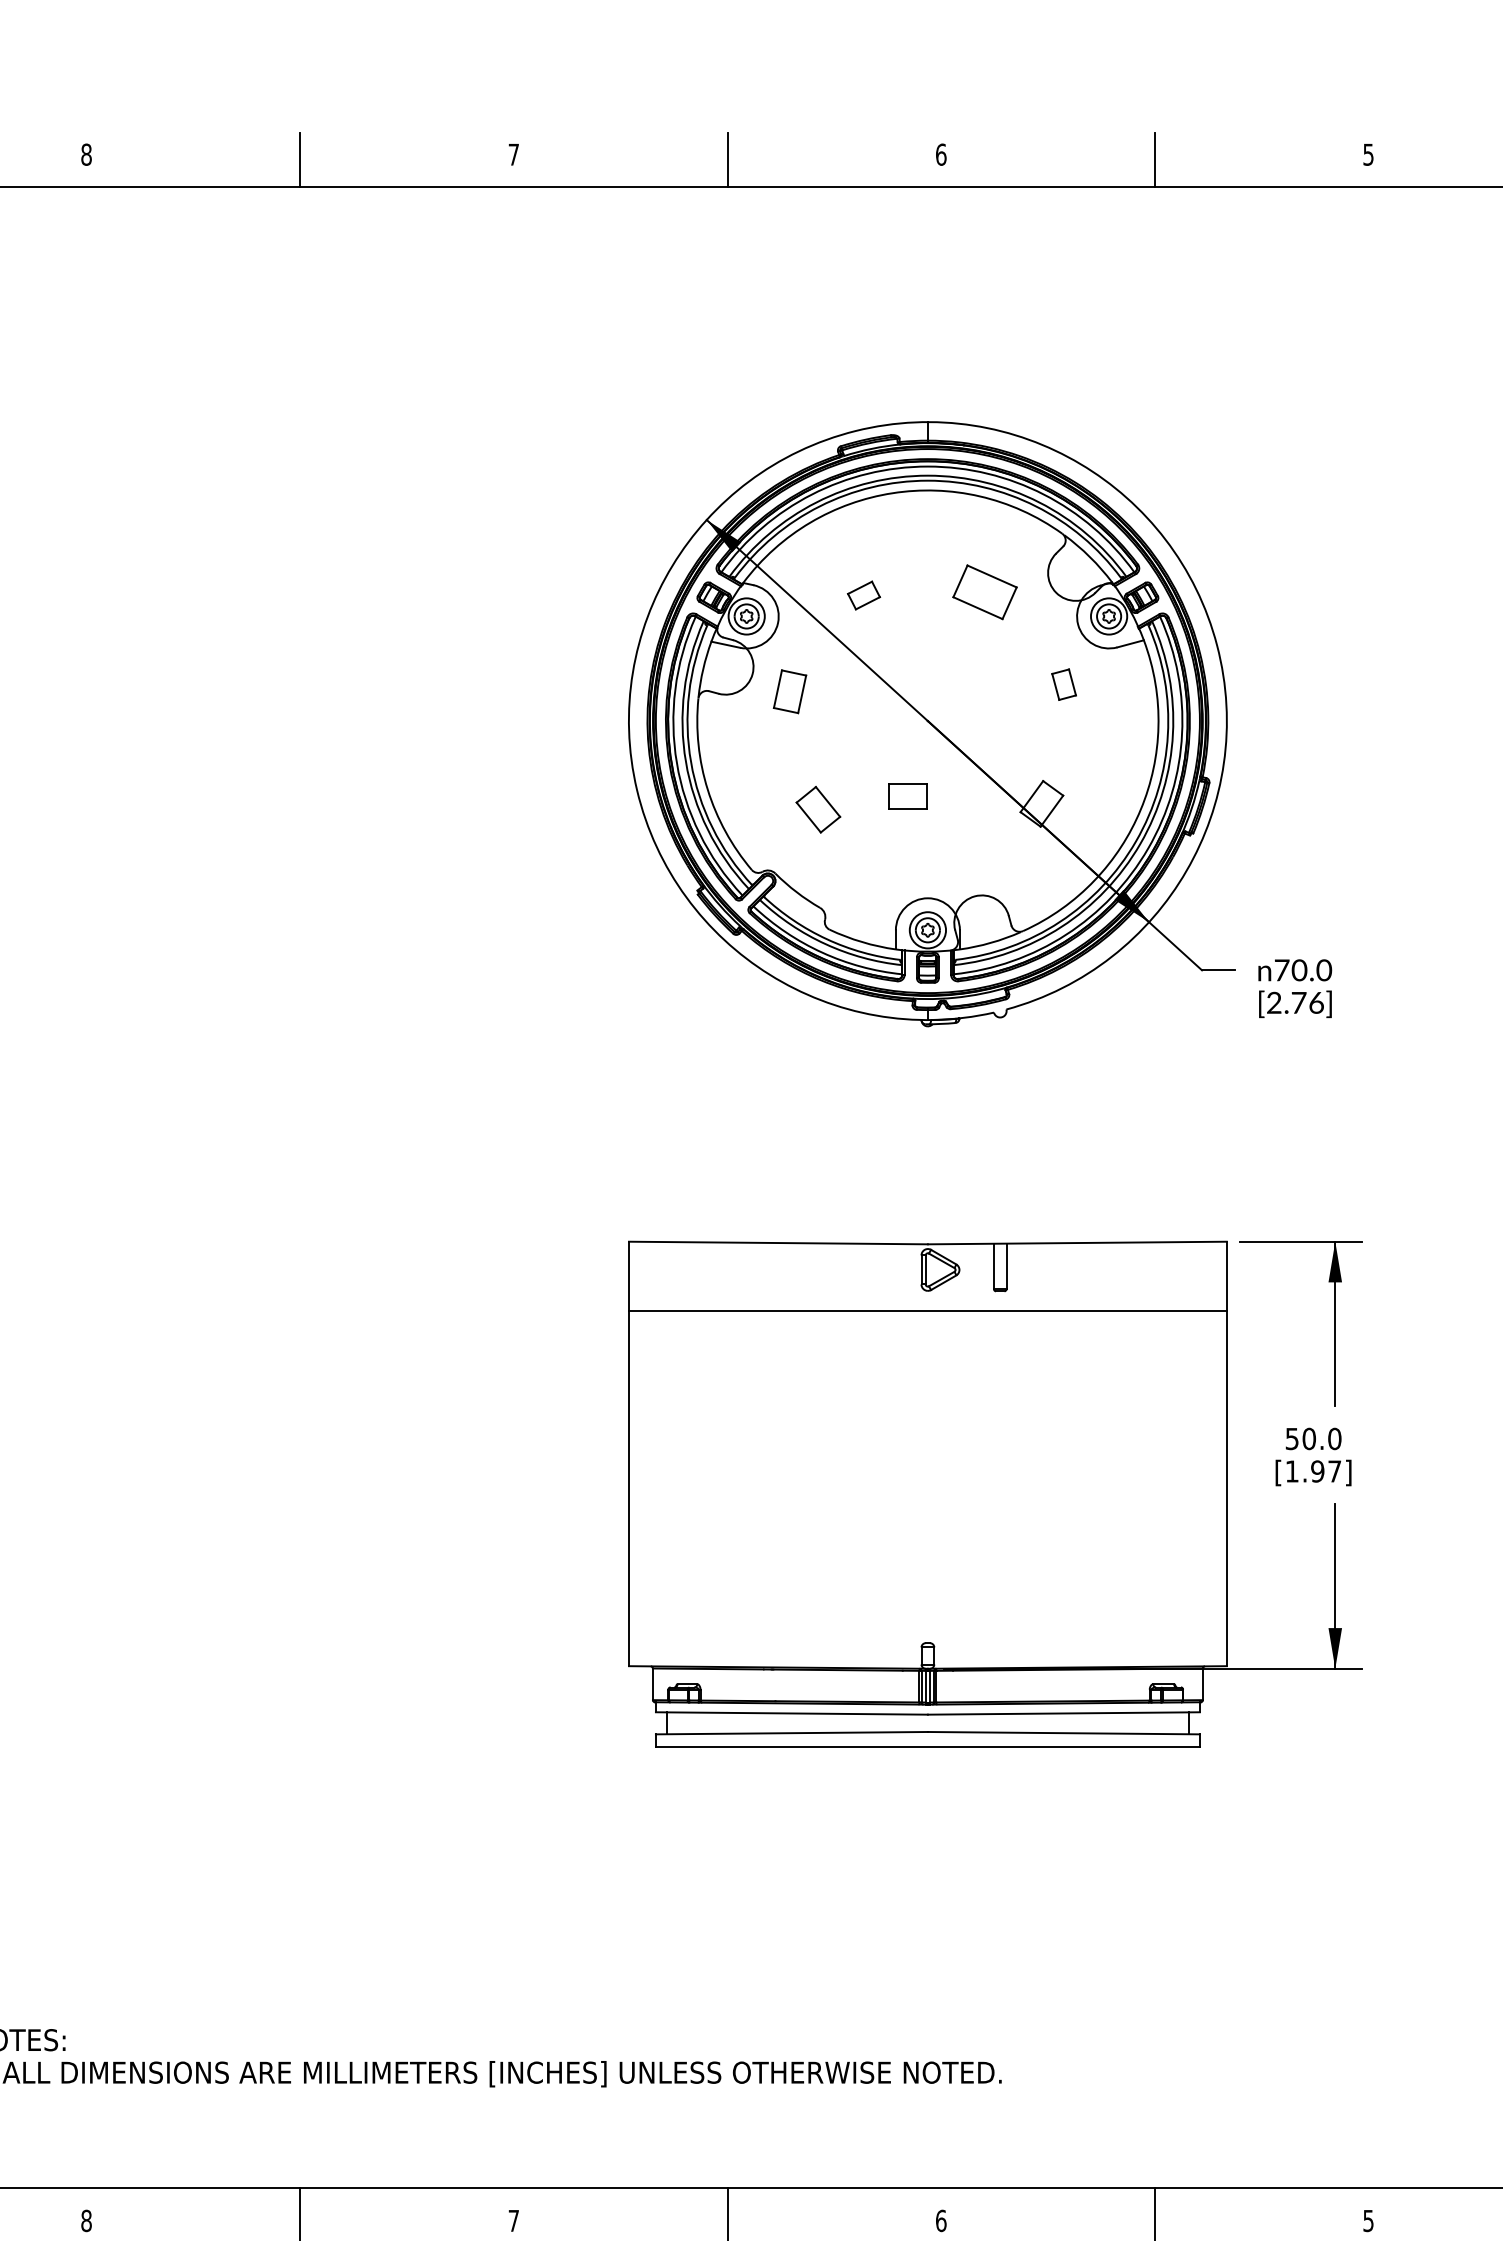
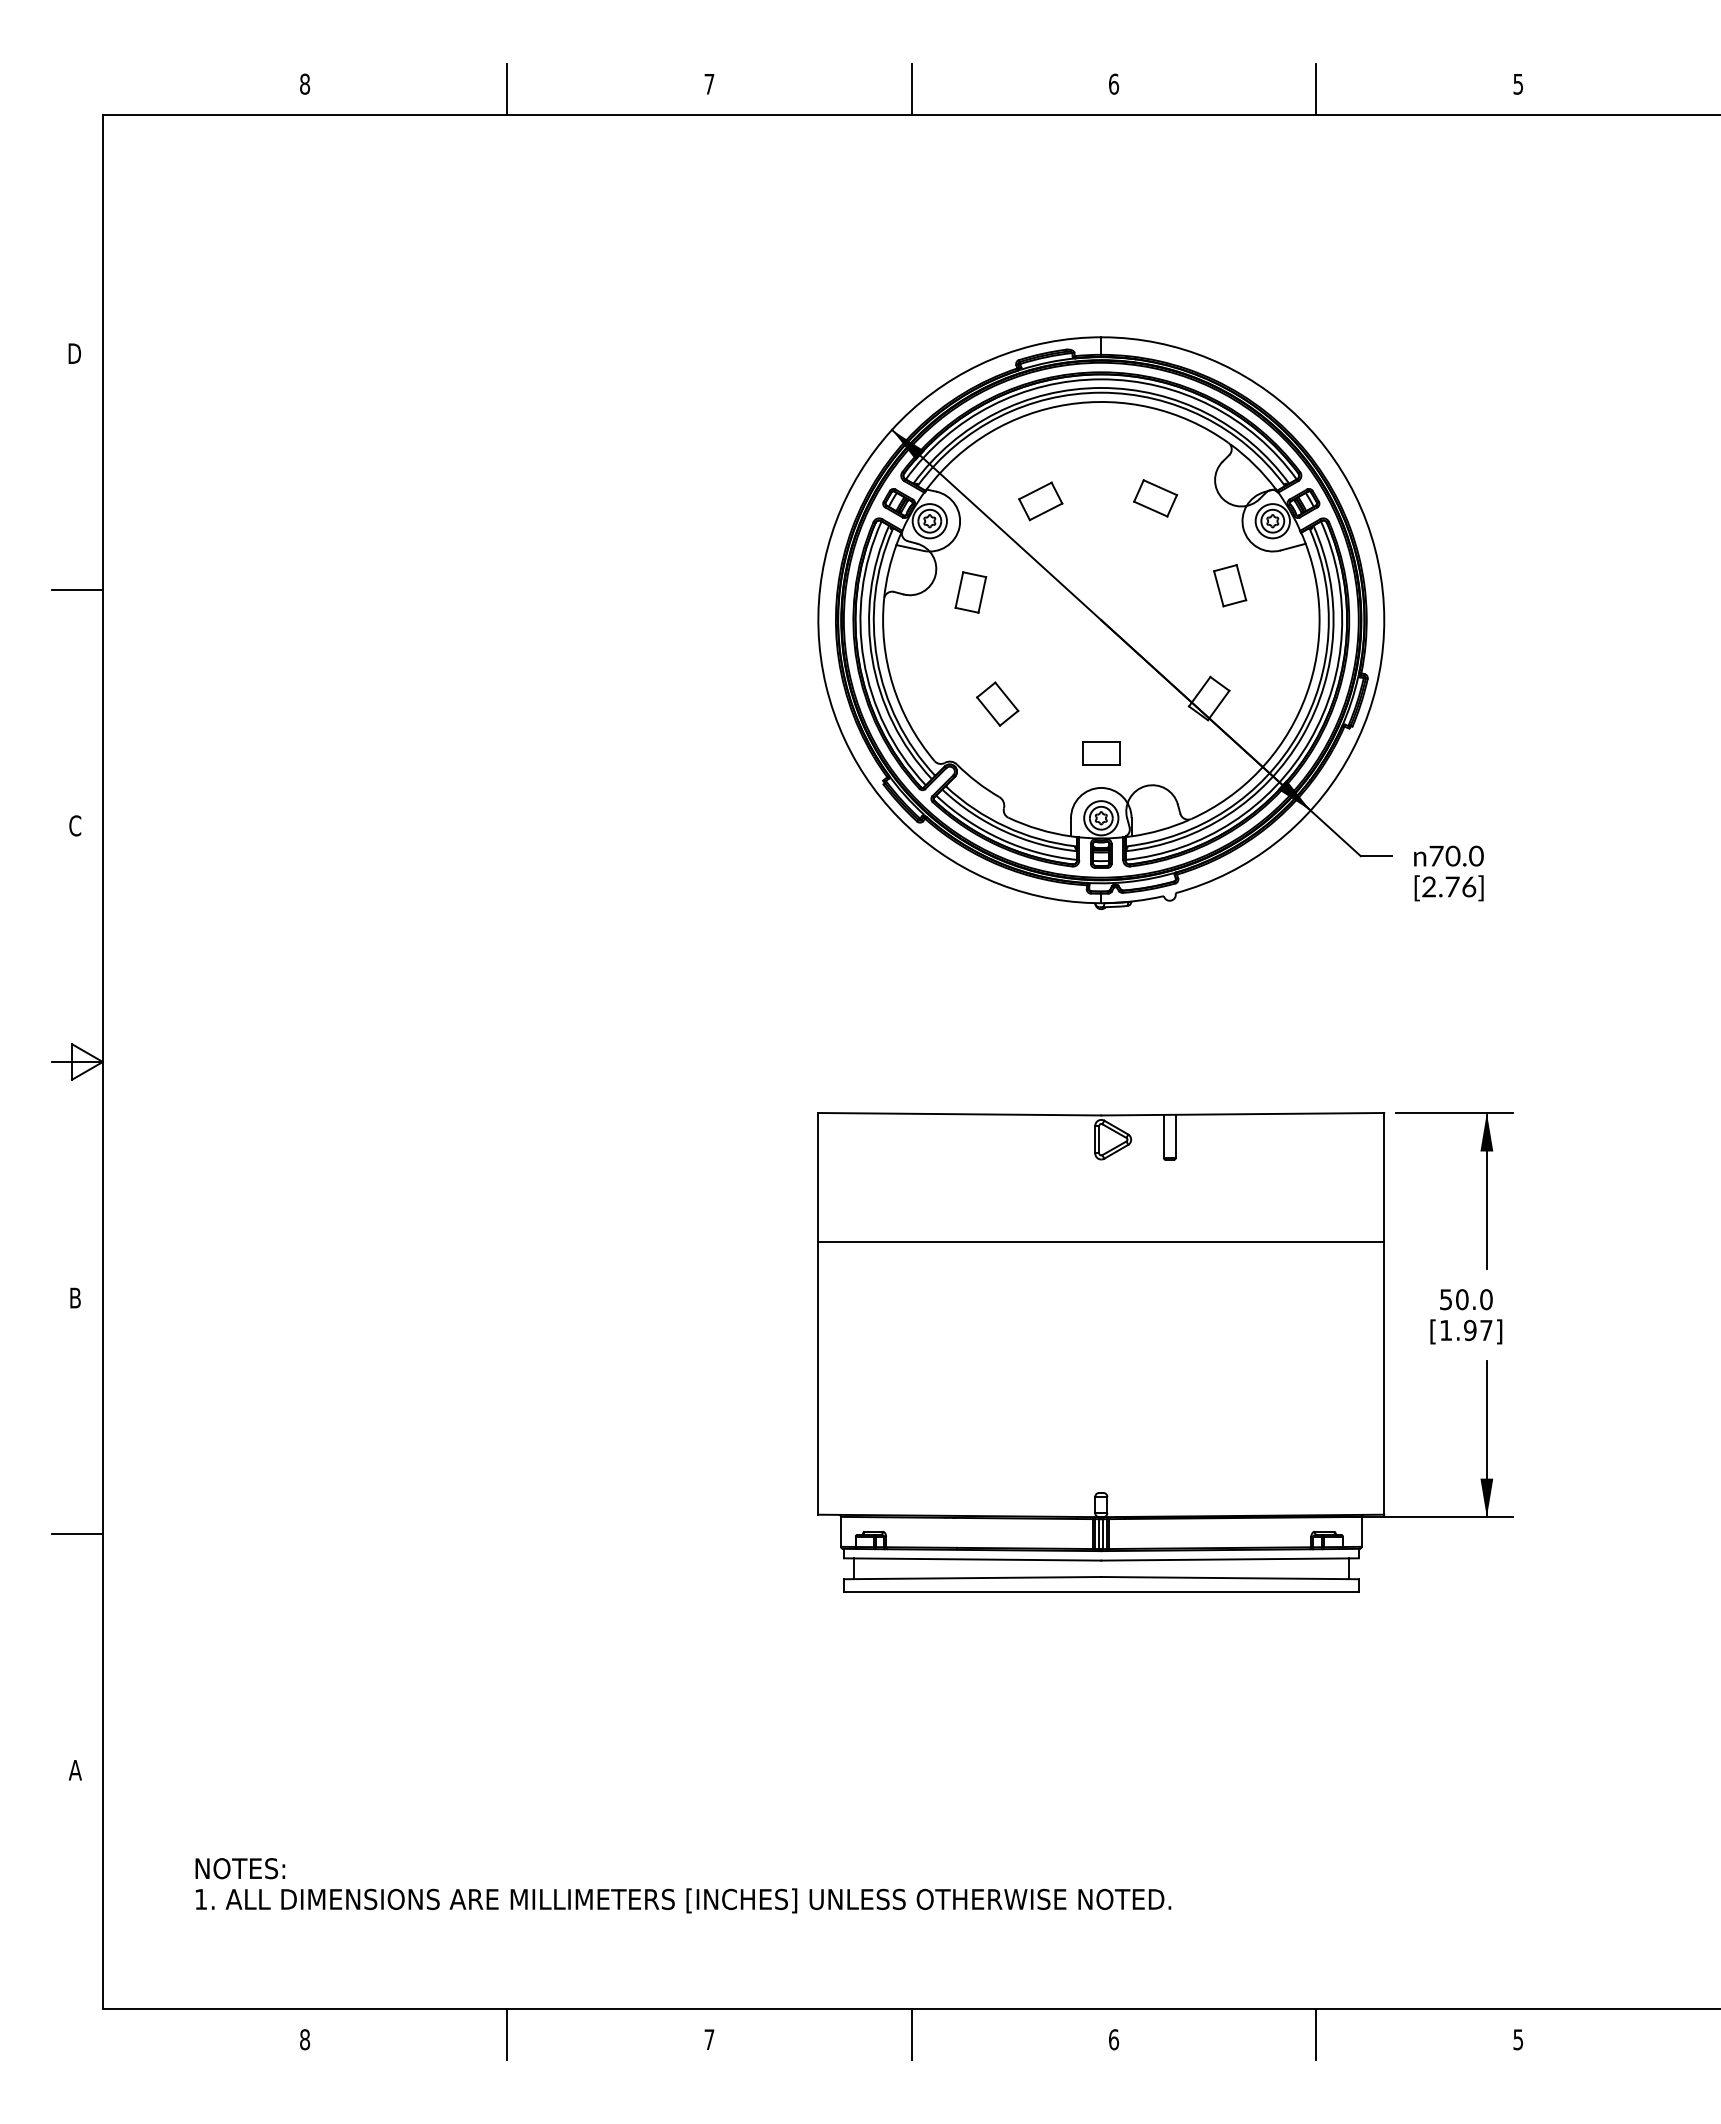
part: (985, 592) -> (1155, 498), size x0.71
part: (863, 595) -> (1040, 501), size x1.43
part: (1064, 684) -> (1230, 585), size x1.43
part: (908, 796) -> (1101, 753), moved
line: (928, 1310) -> (1101, 1242), moved

